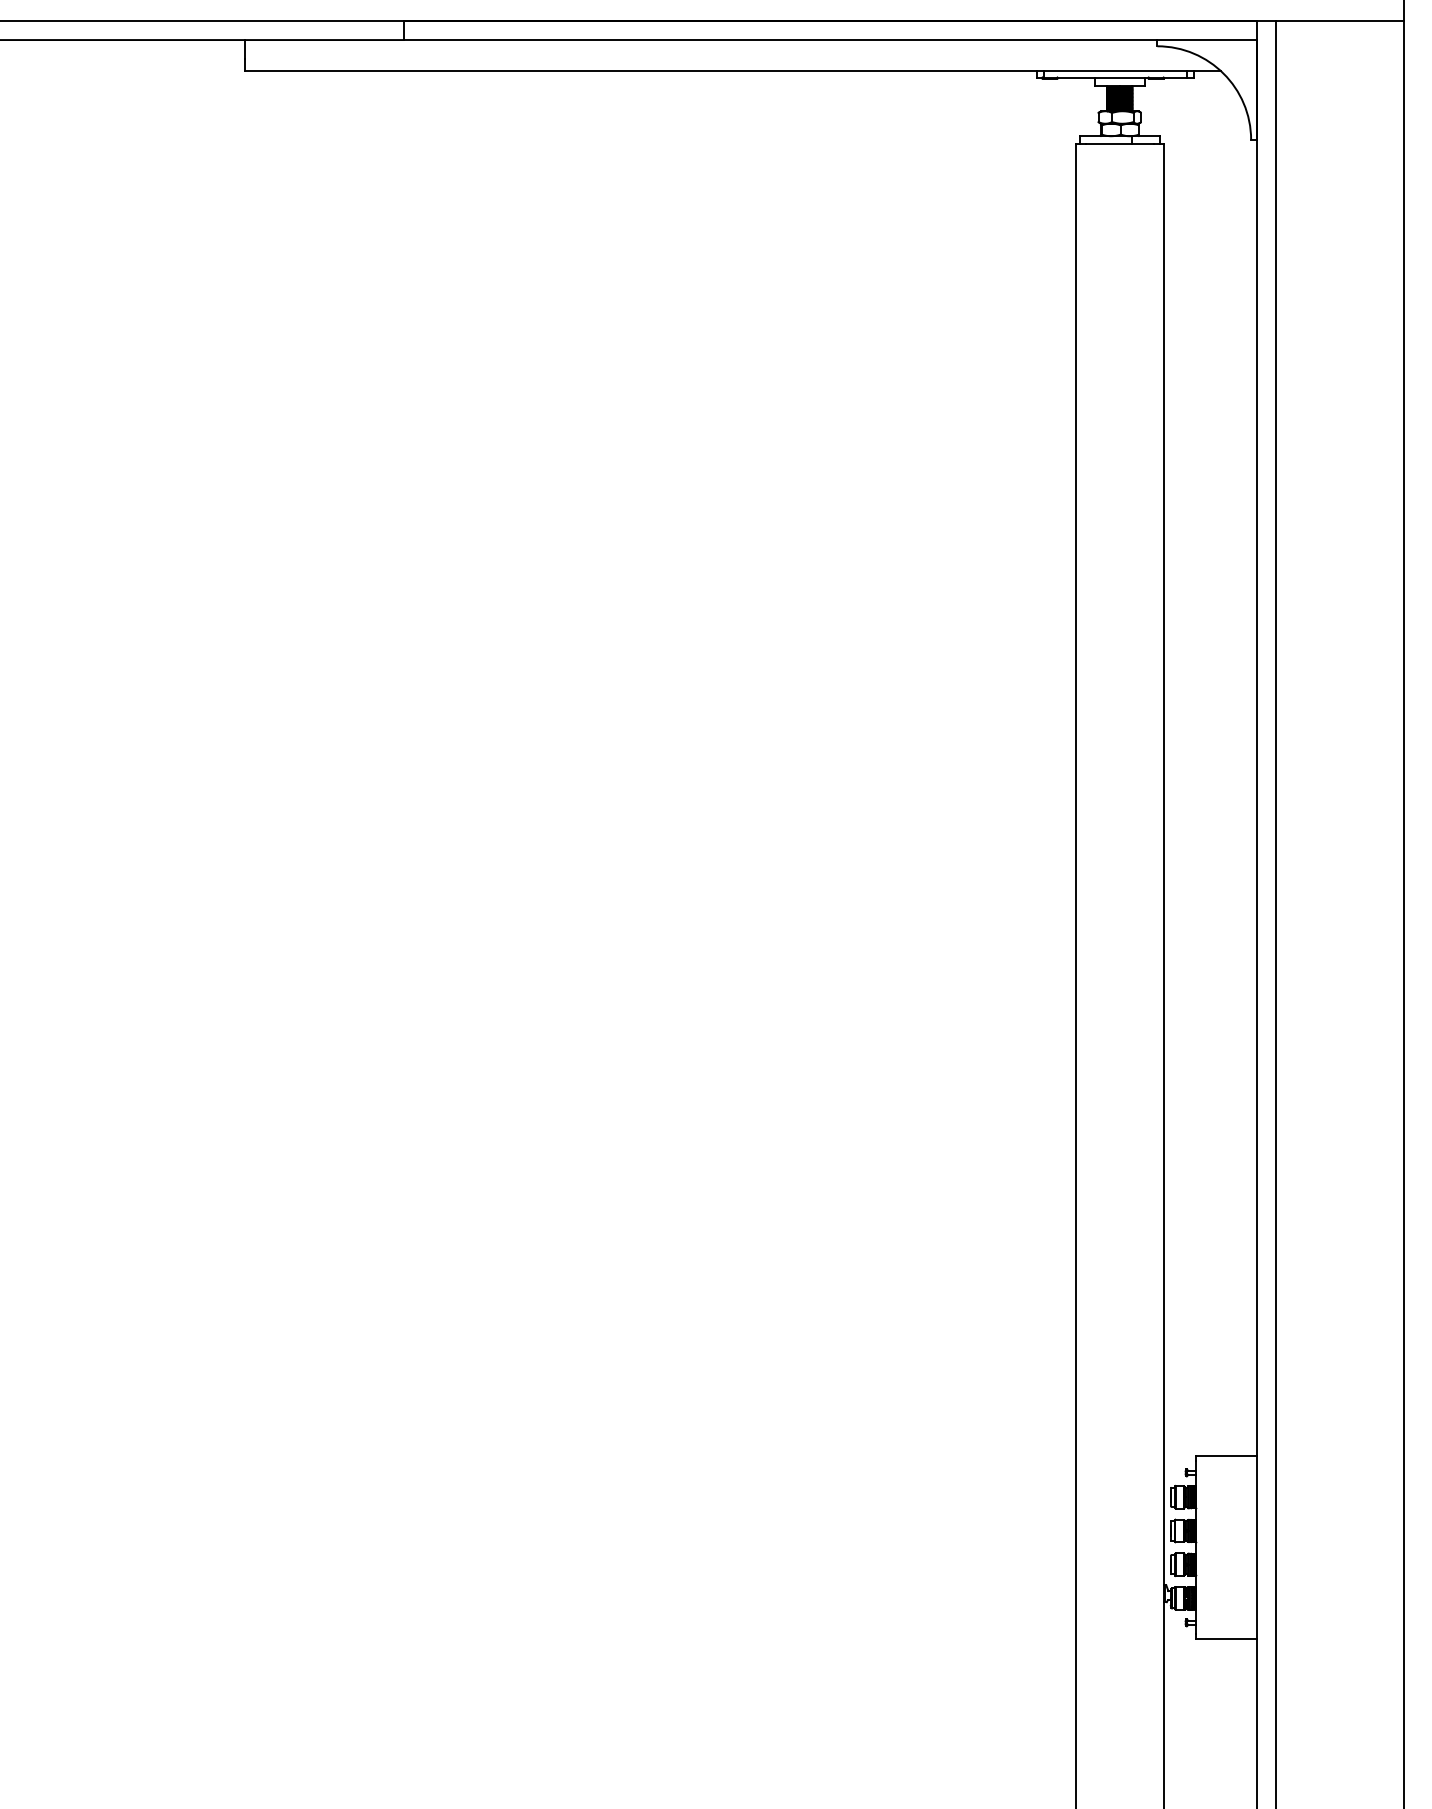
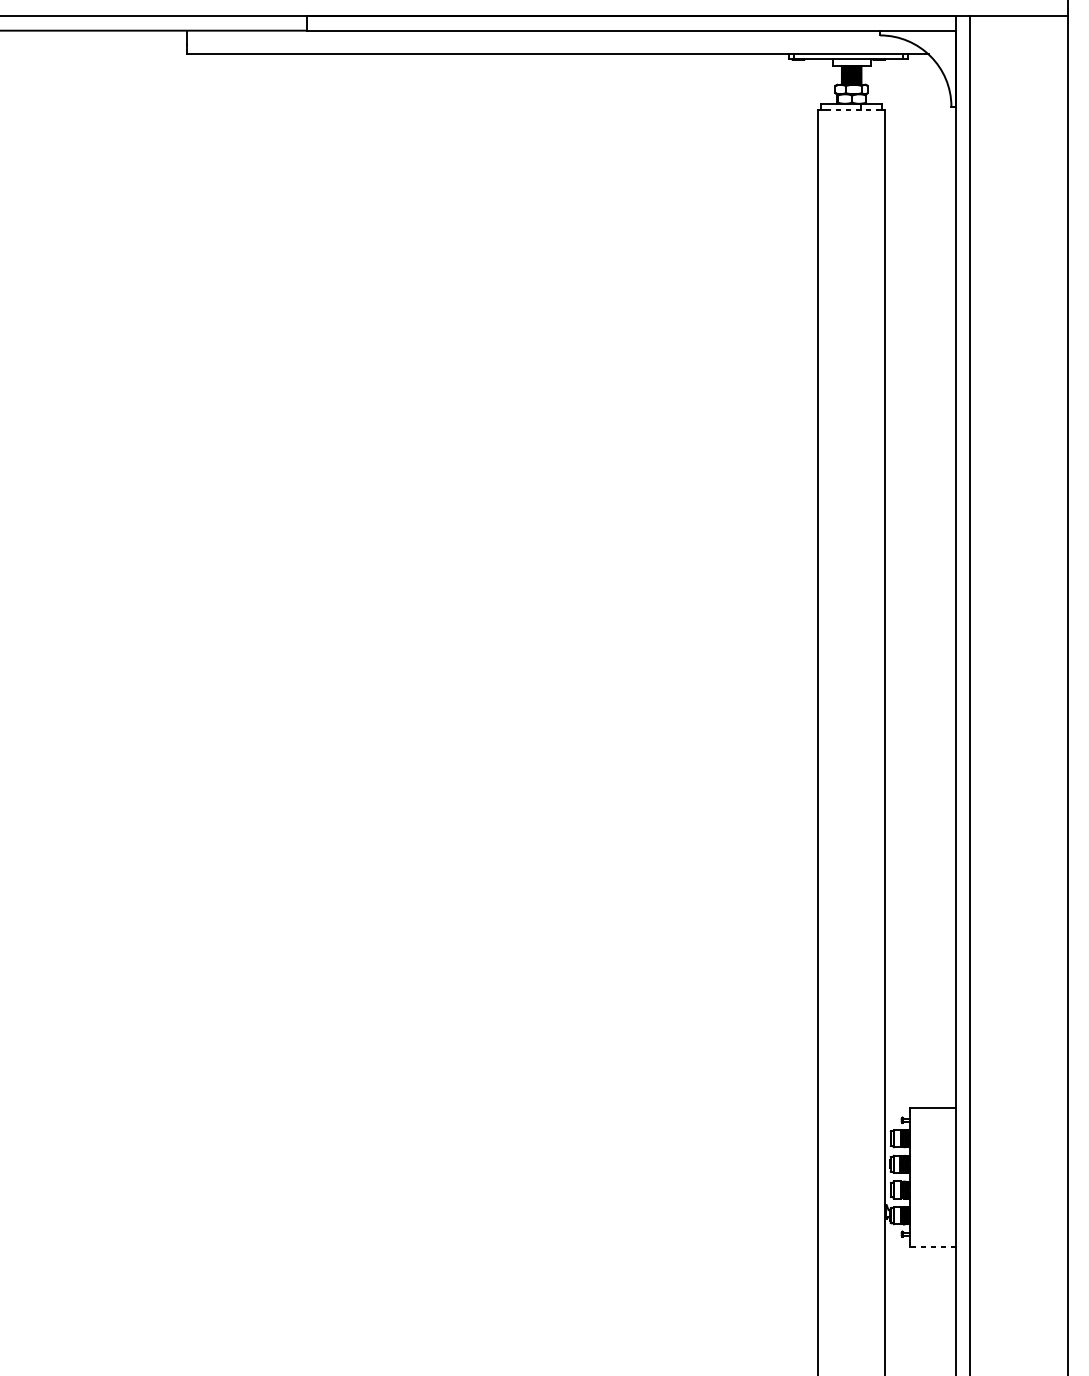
line: (1120, 143) -> (852, 109), solid -> dashed
line: (1226, 1639) -> (932, 1246), solid -> dashed

